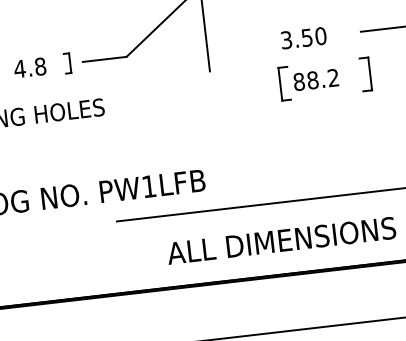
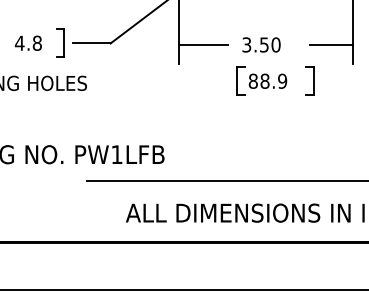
line: (235, 46) -> (203, 45), added
part: (67, 62) -> (60, 42), size x1.67
text: (333, 77) -> (282, 80), 88.2 -> 88.9

